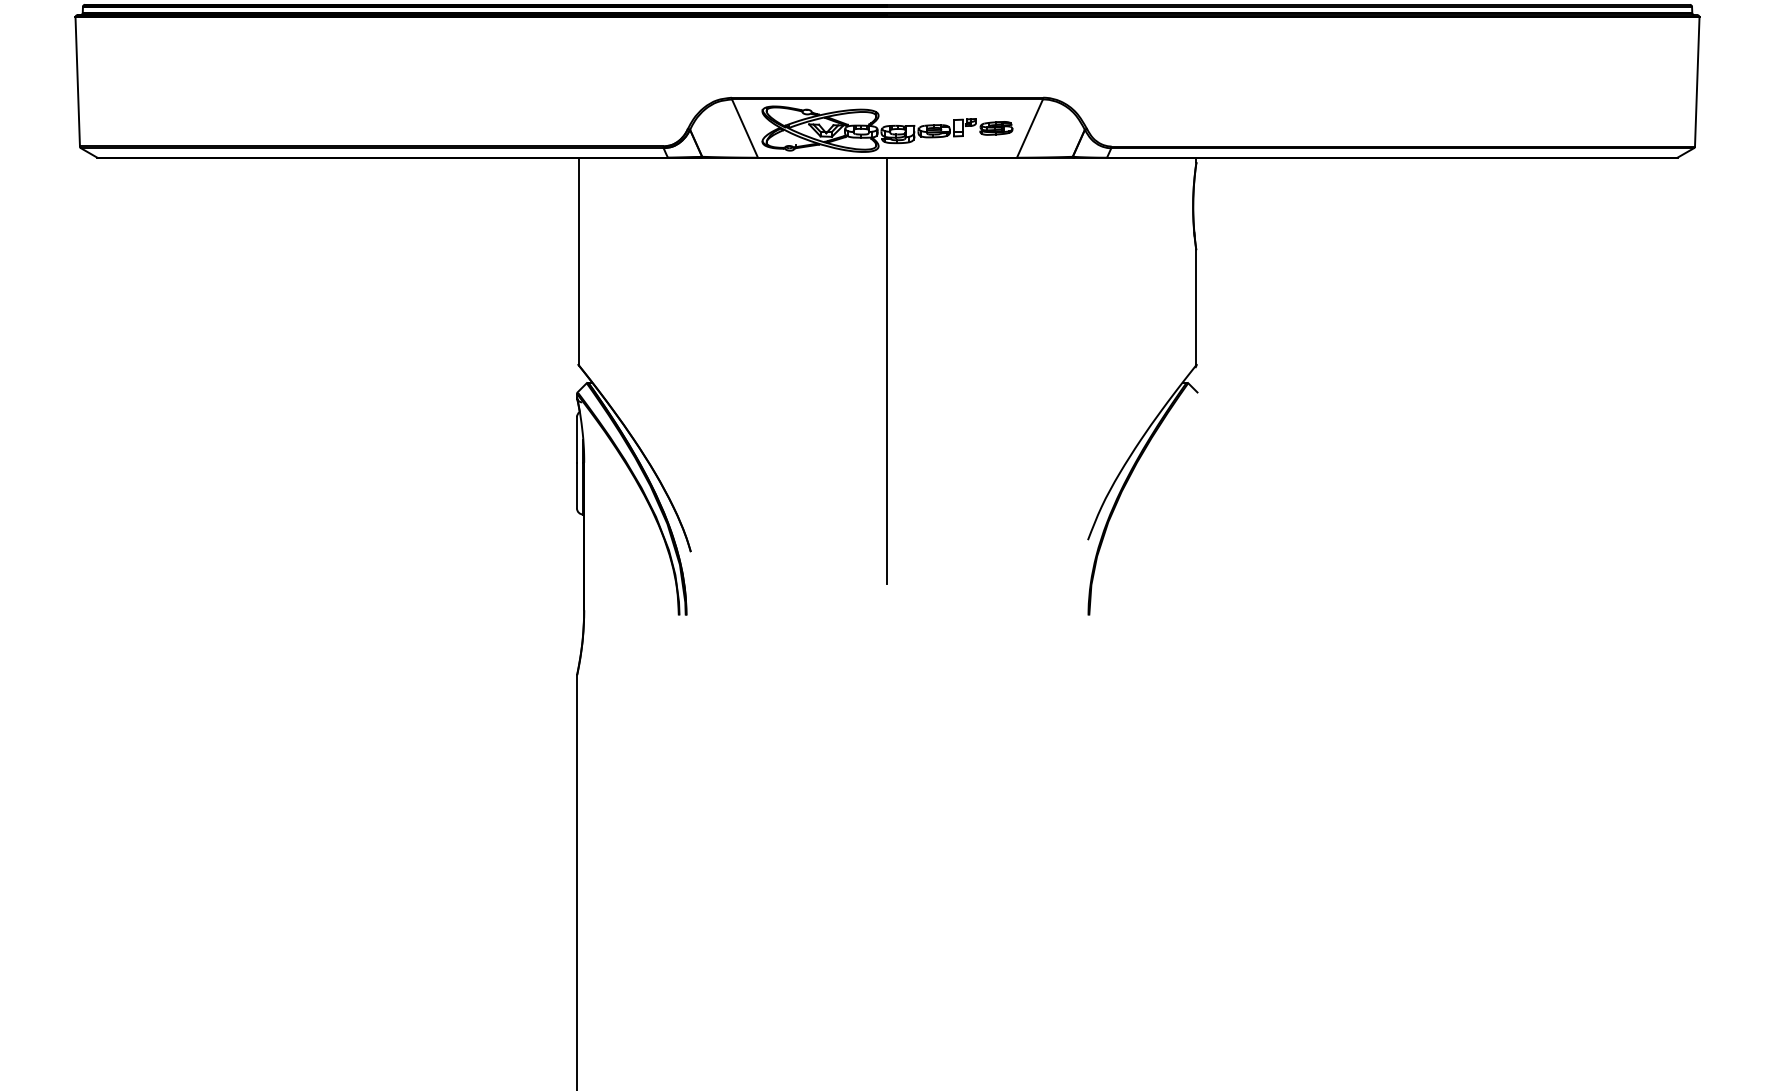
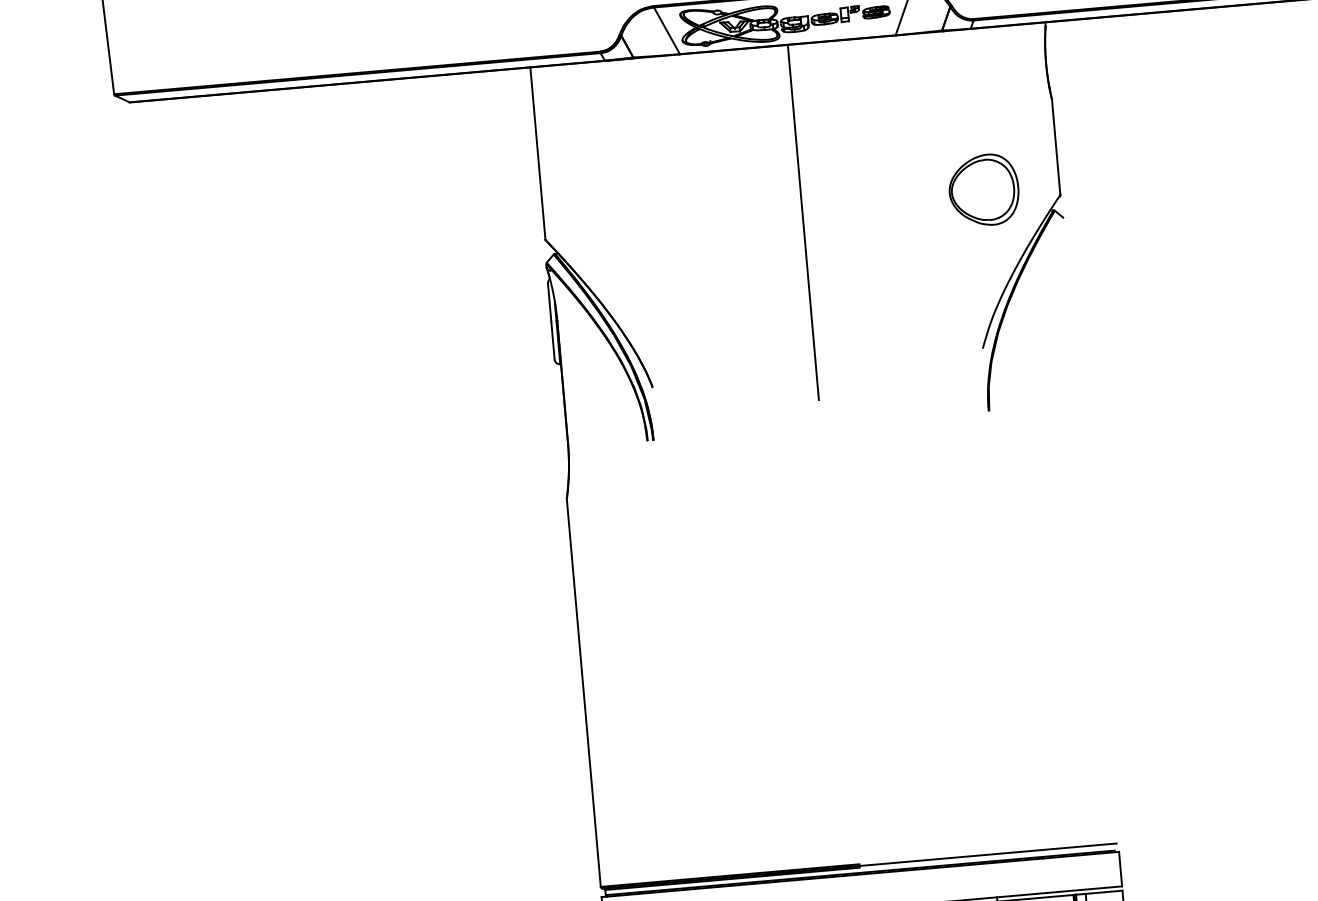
part: (1106, 351) -> (984, 190), added

